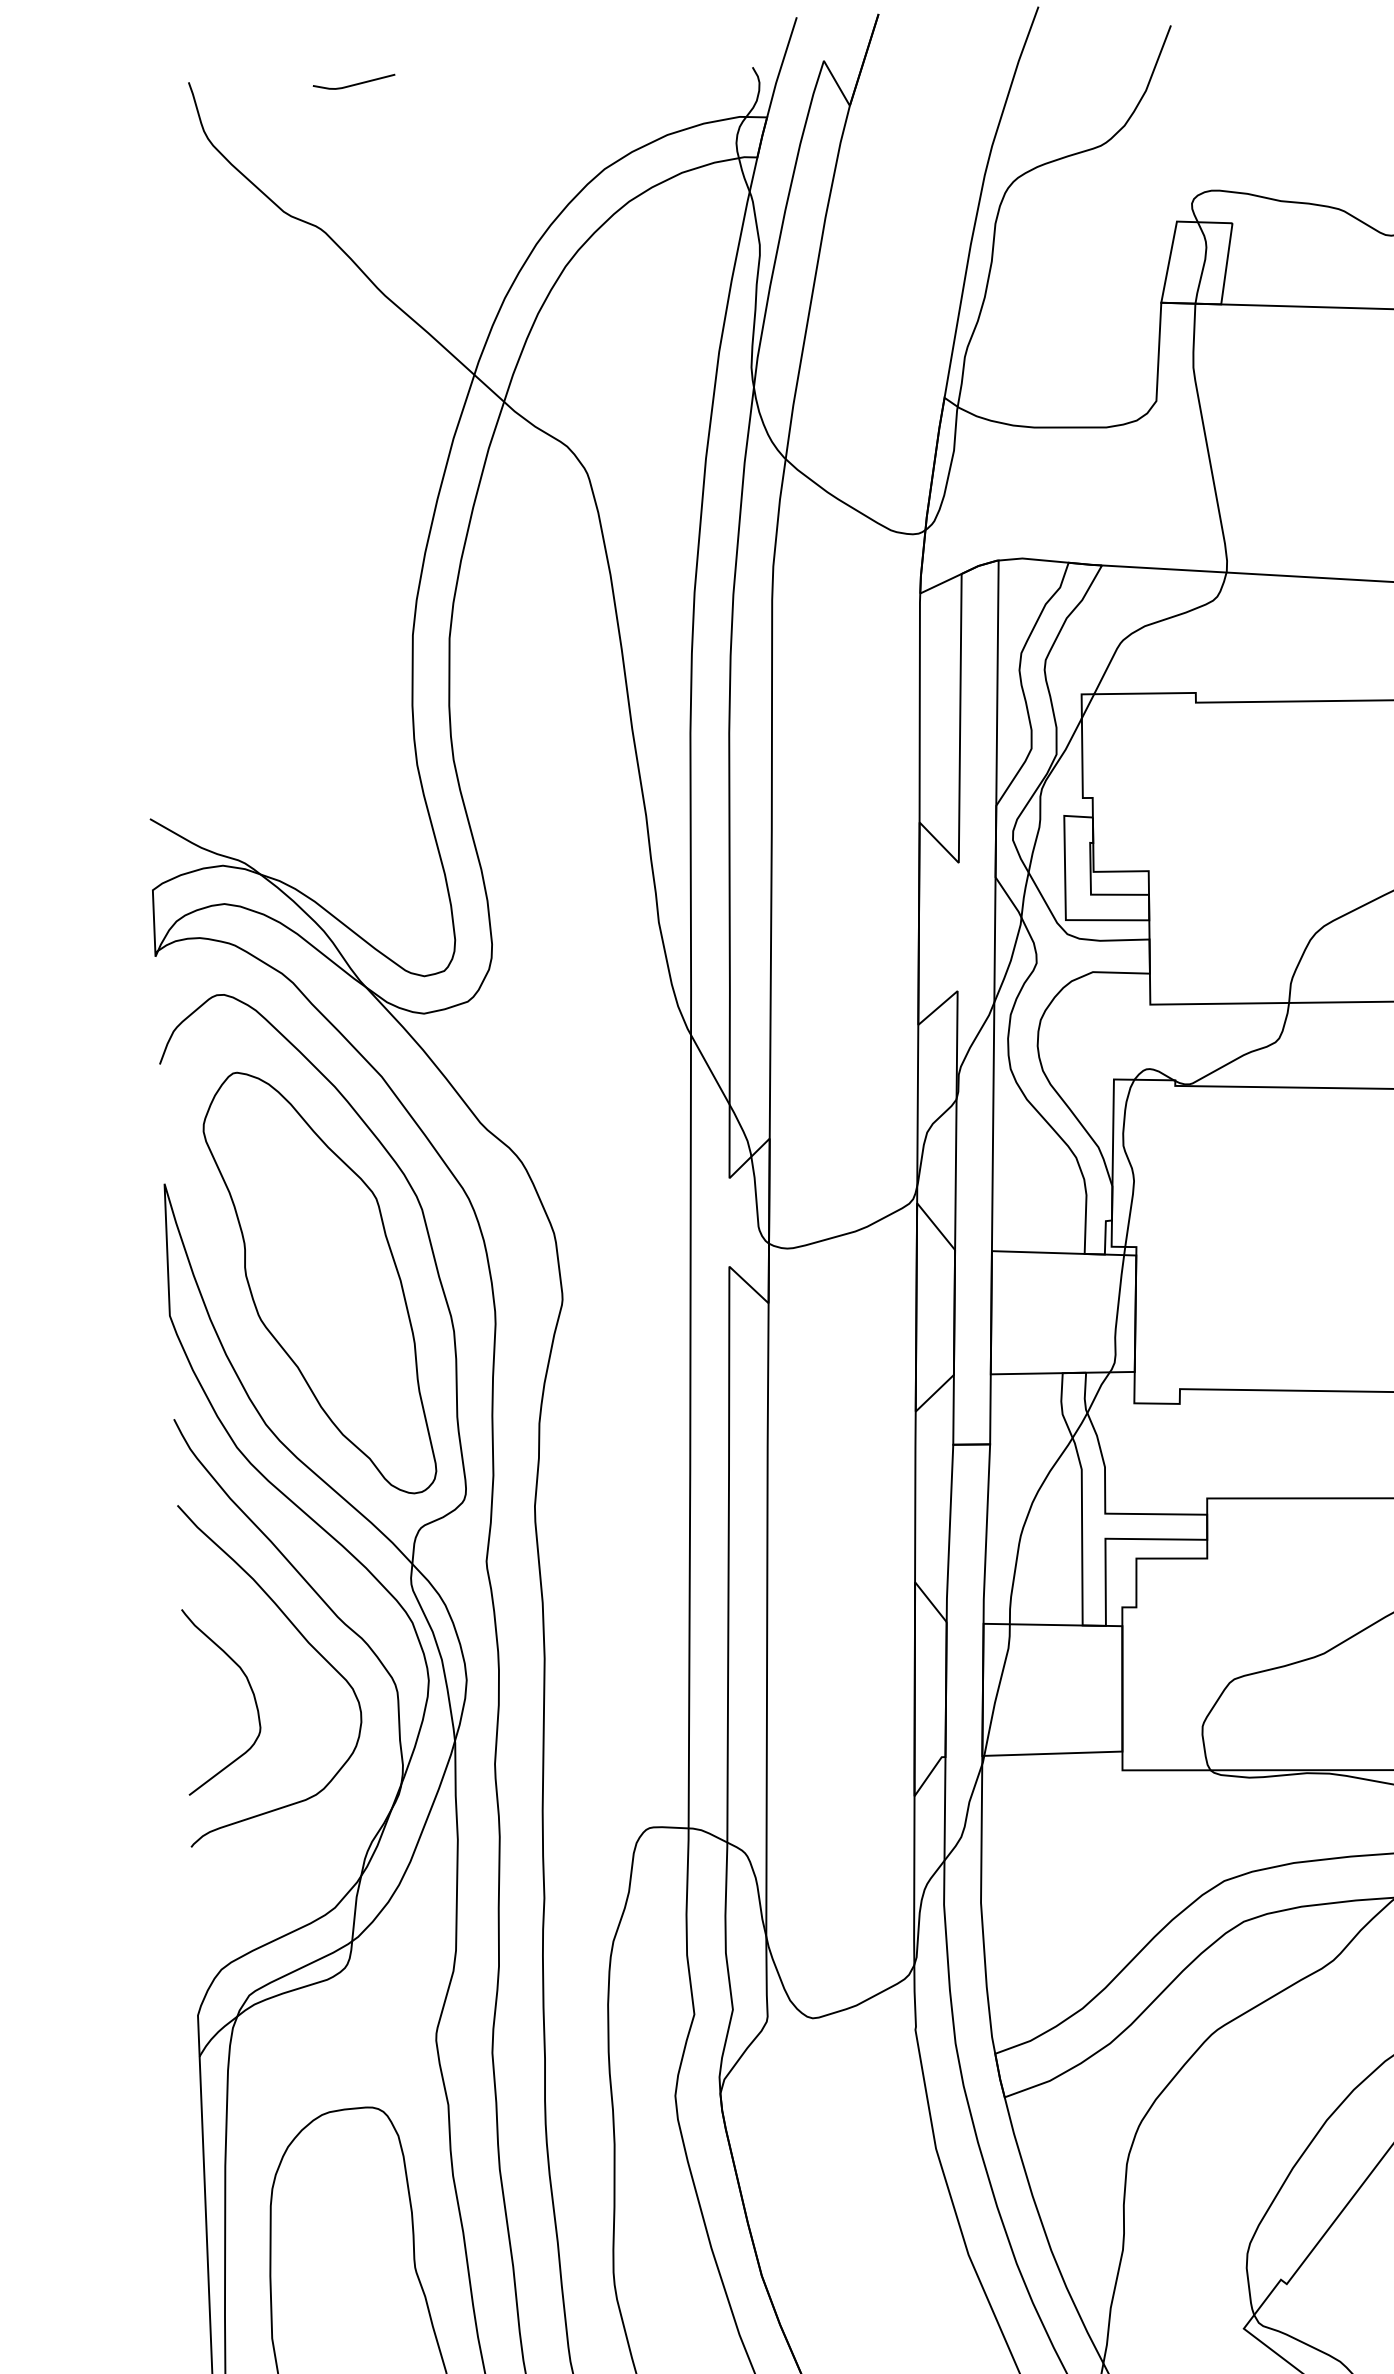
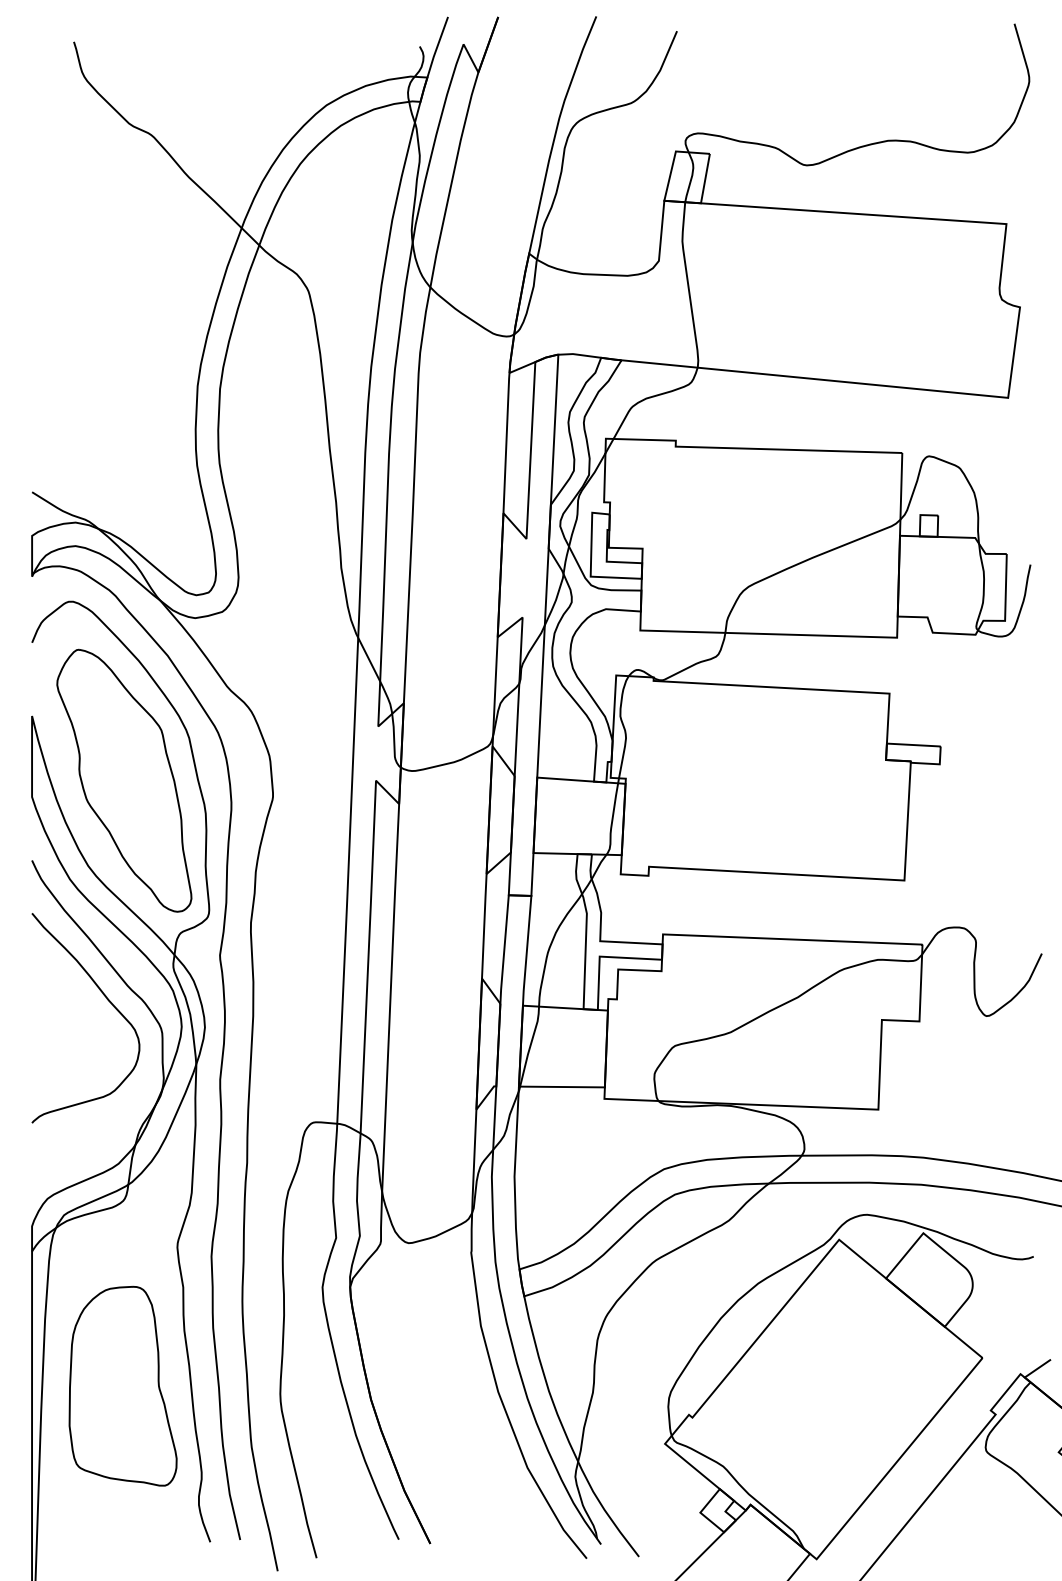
line: (352, 83) -> (174, 46), removed
curve: (250, 1692) -> (72, 1029), removed

